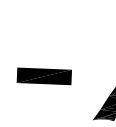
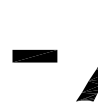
part: (43, 75) -> (34, 55), moved

